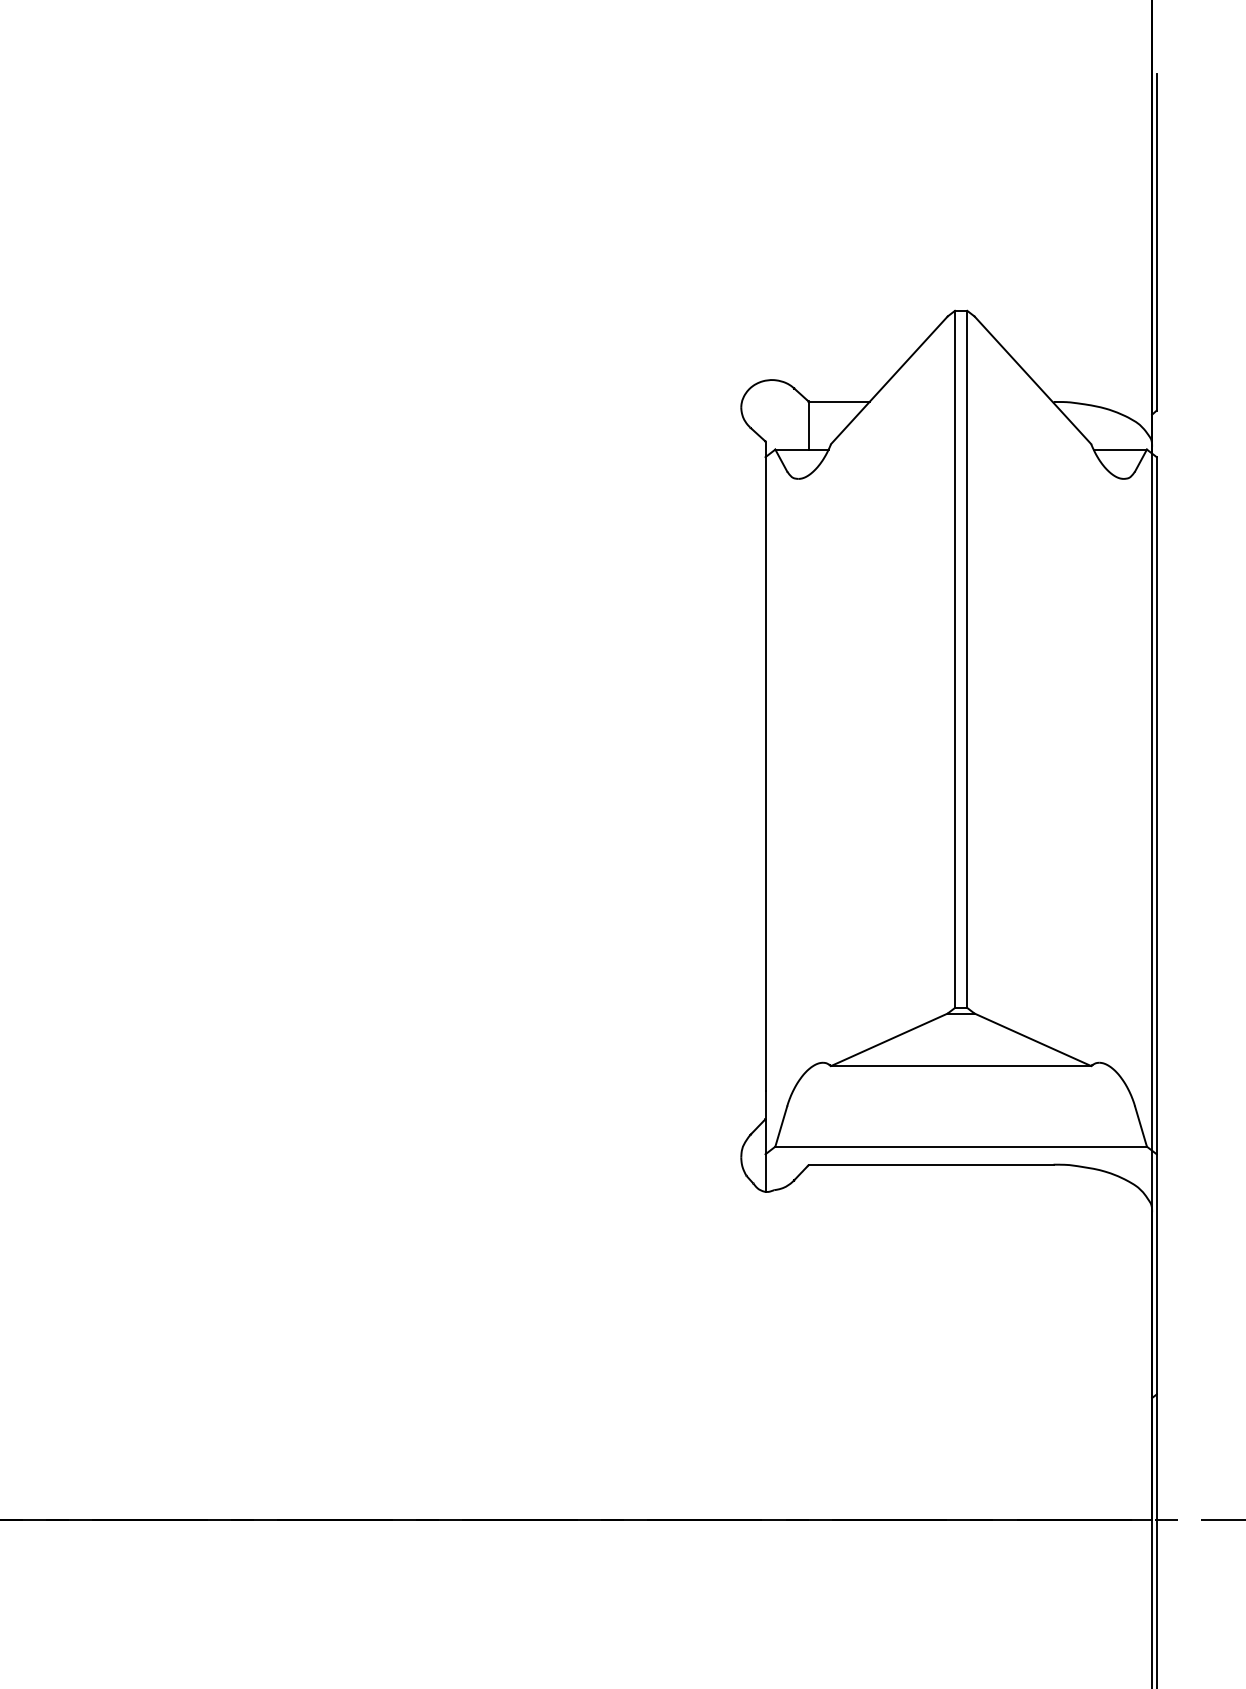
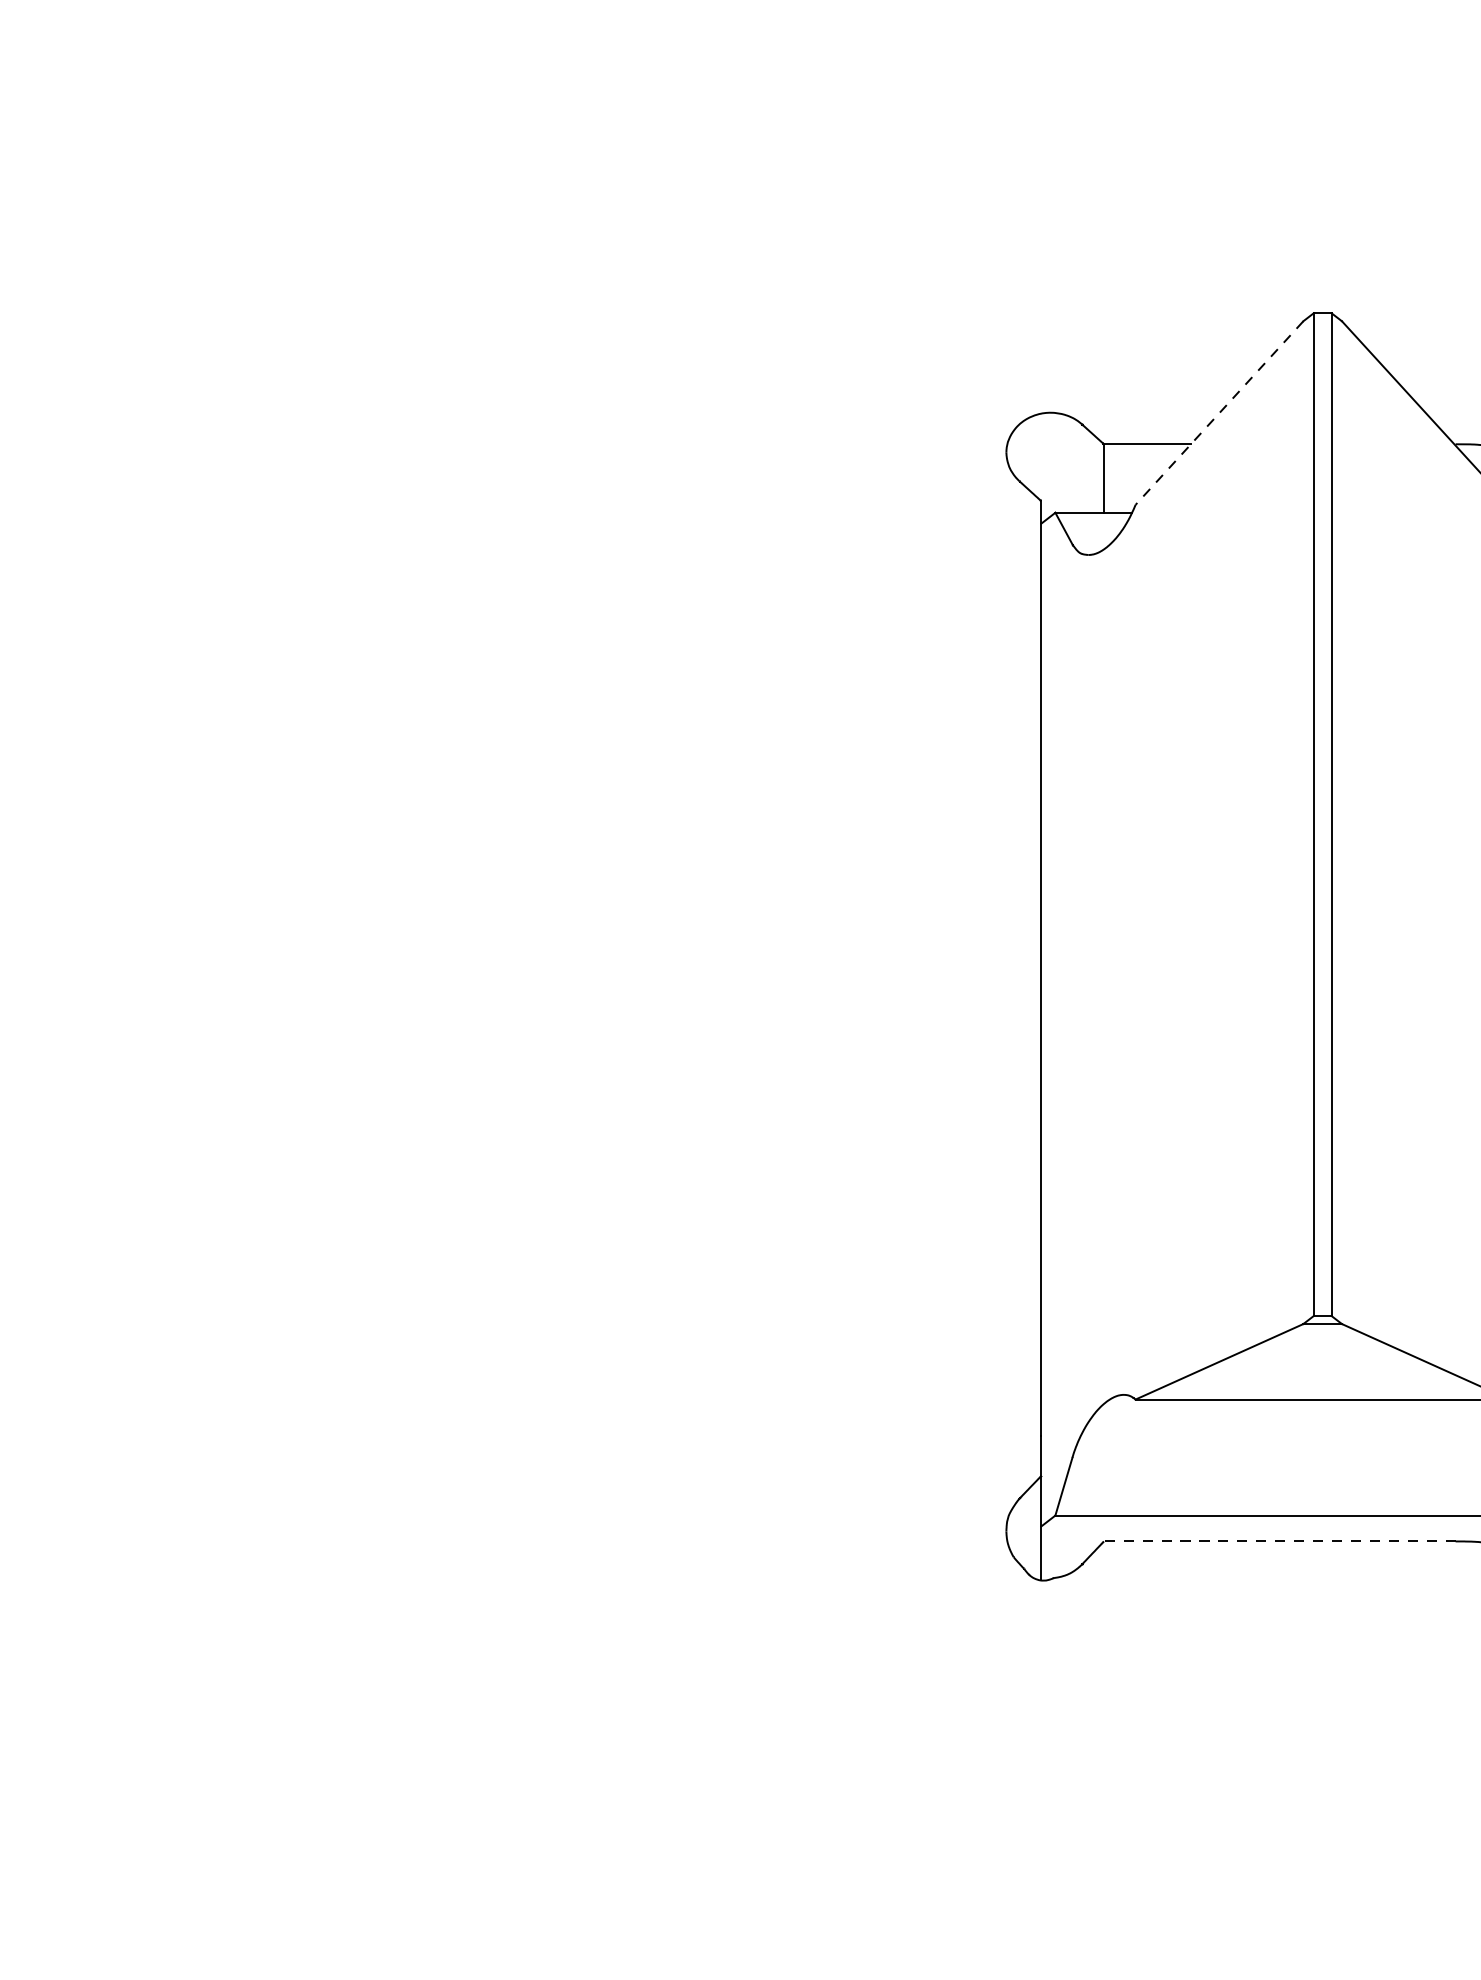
line: (889, 380) -> (1219, 413), solid -> dashed
line: (930, 1164) -> (1278, 1541), solid -> dashed

